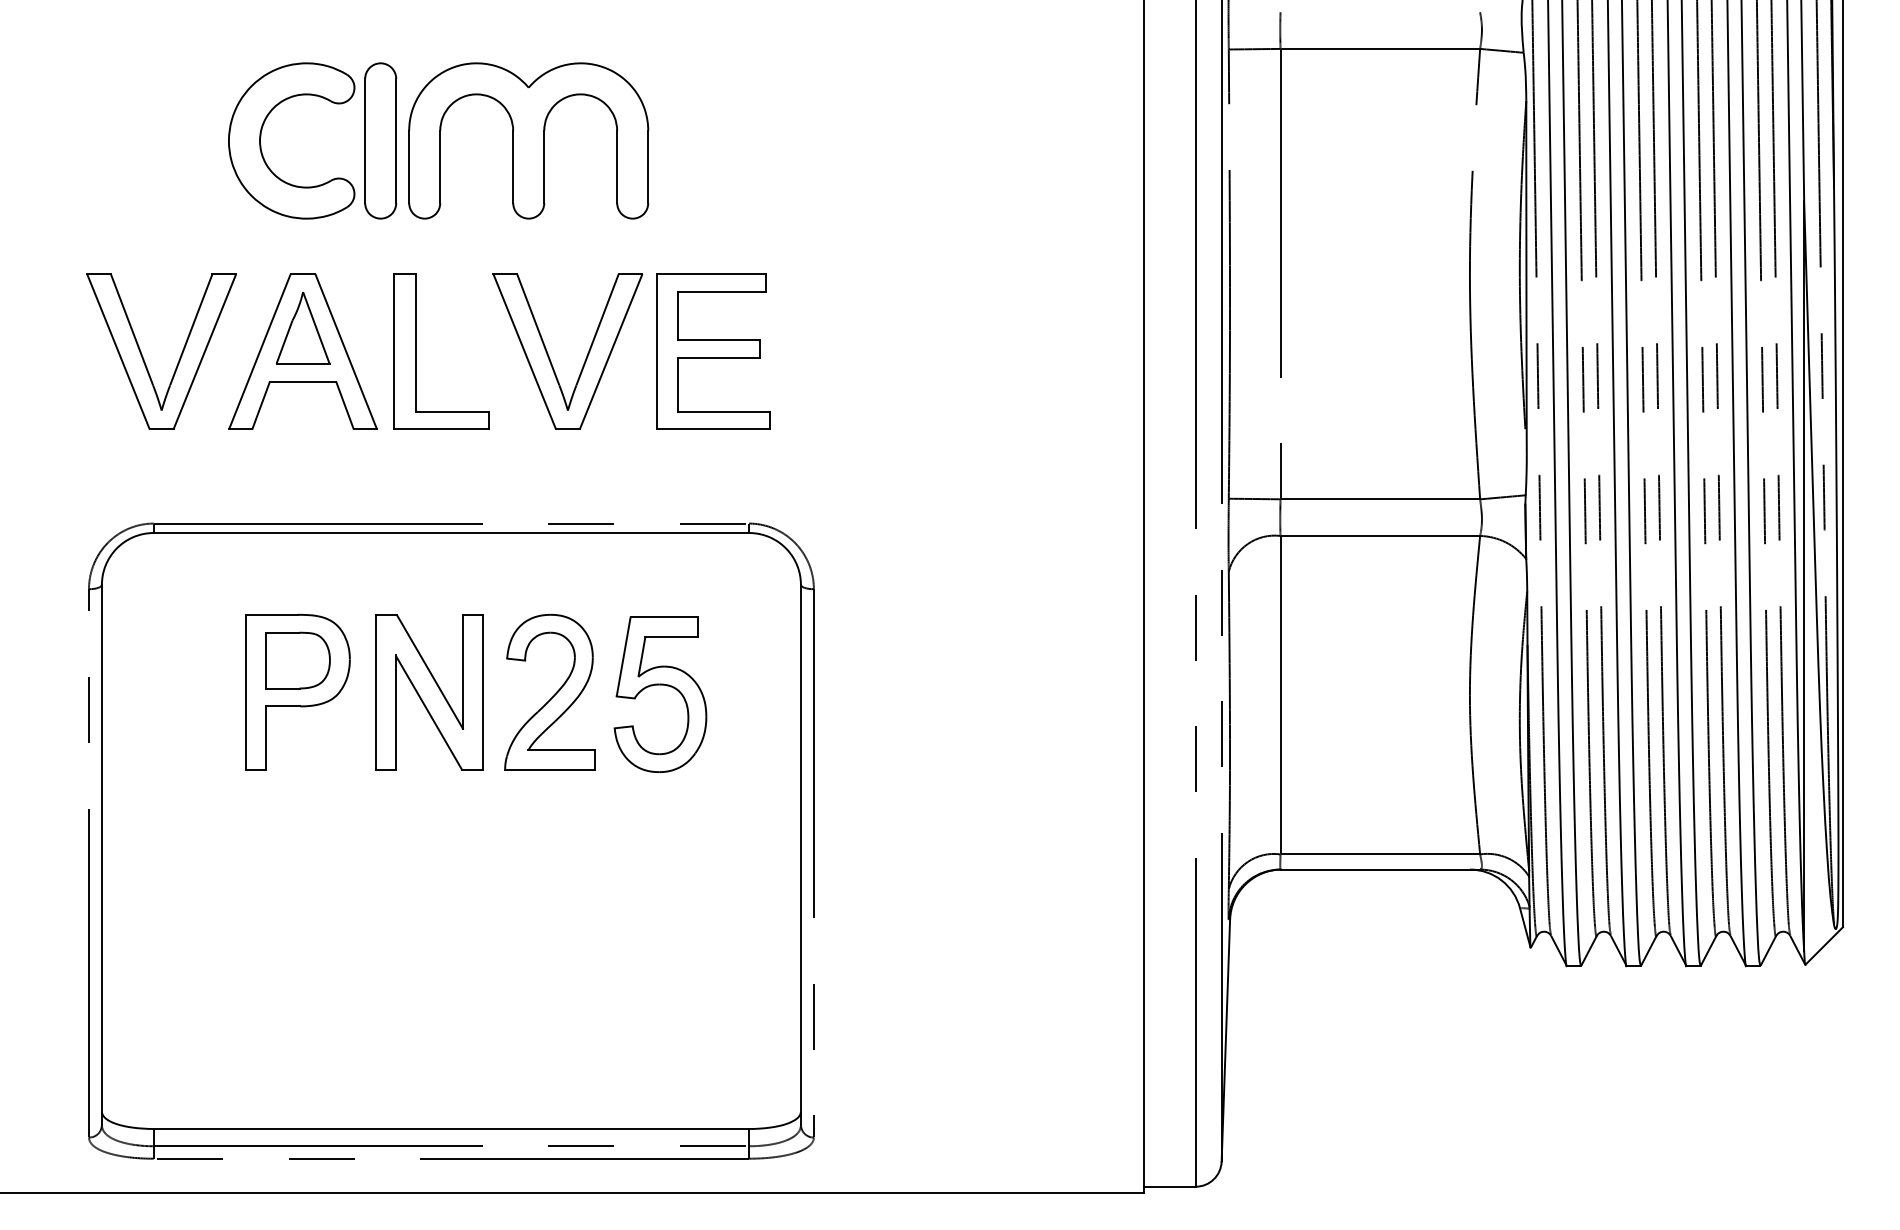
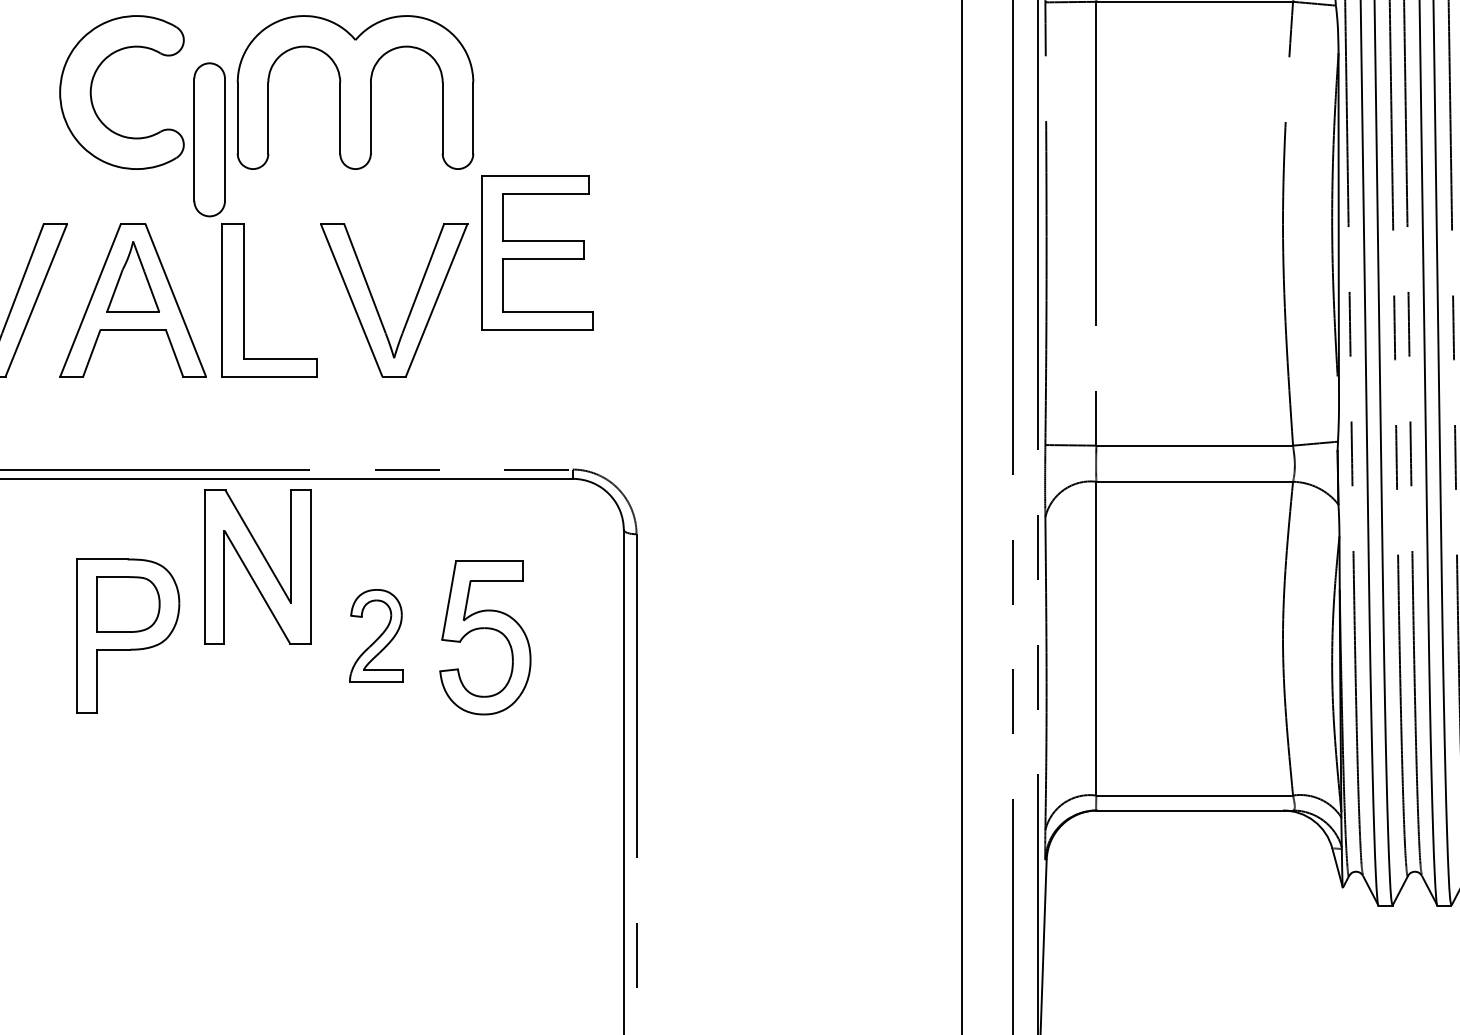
part: (380, 140) -> (209, 139), moved
part: (713, 351) -> (537, 252), moved
part: (549, 691) -> (376, 635), size x0.6
part: (429, 692) -> (257, 567), moved

